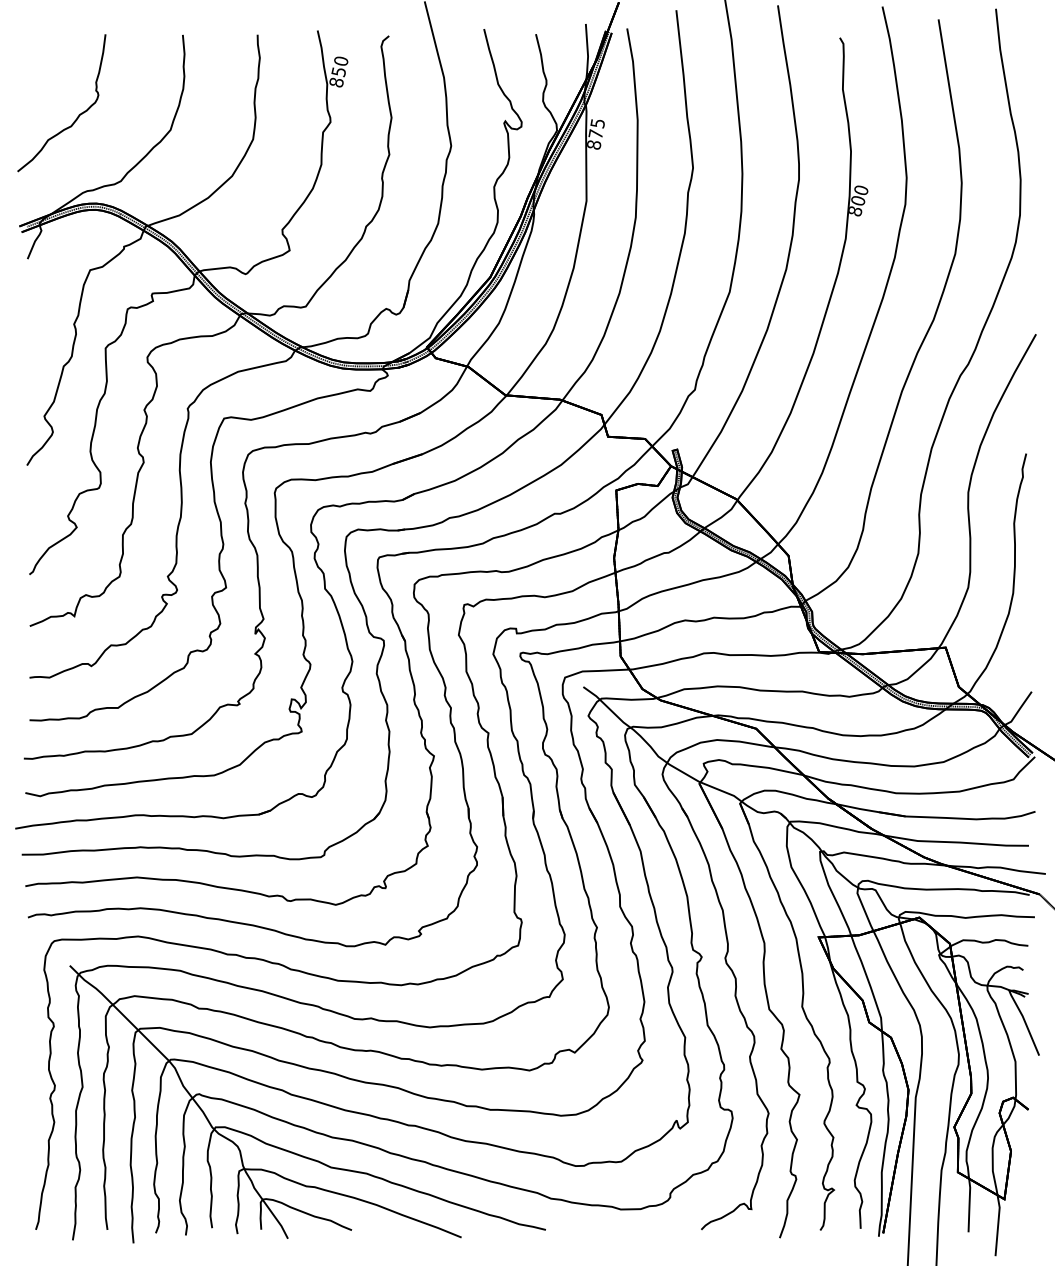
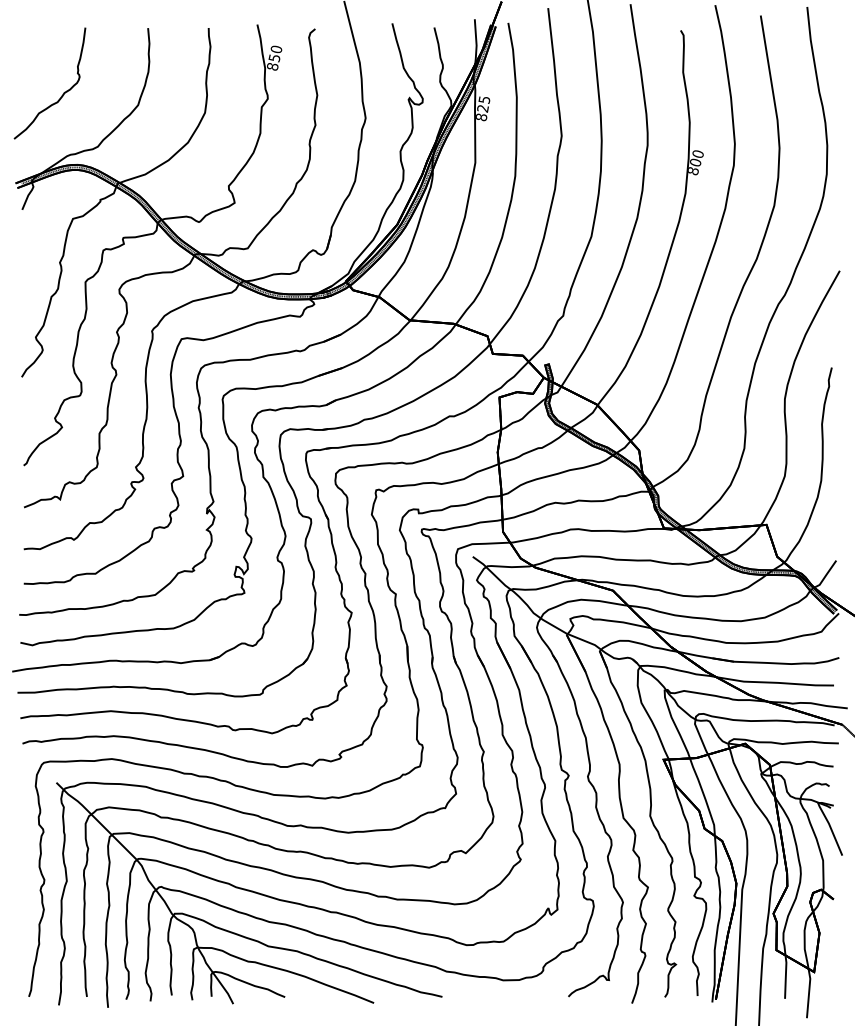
text: (595, 134) -> (482, 108), 875 -> 825

